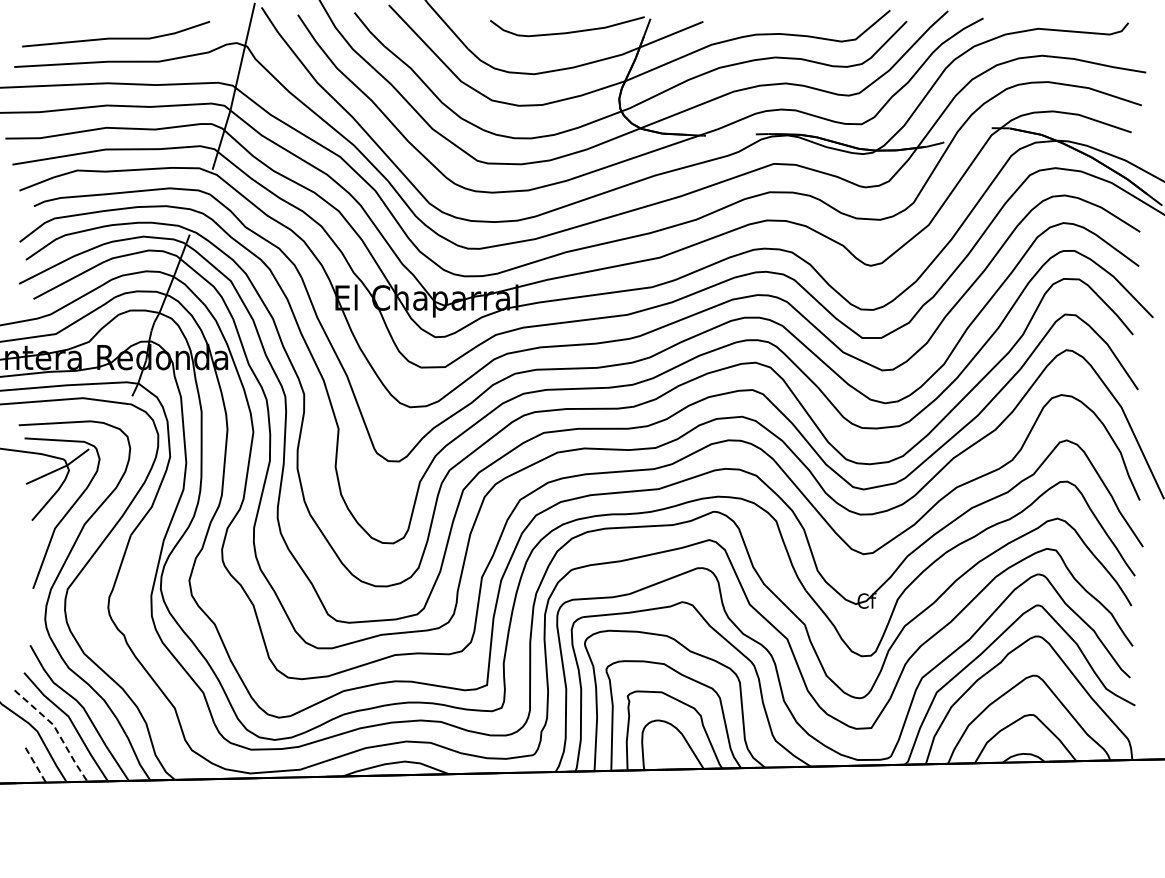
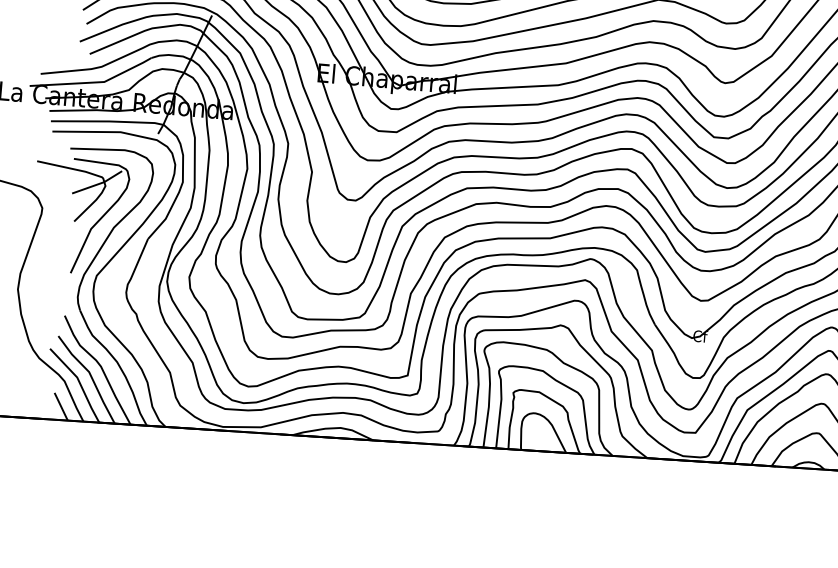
line: (57, 731) -> (79, 382), dashed -> solid
line: (36, 765) -> (61, 407), dashed -> solid

